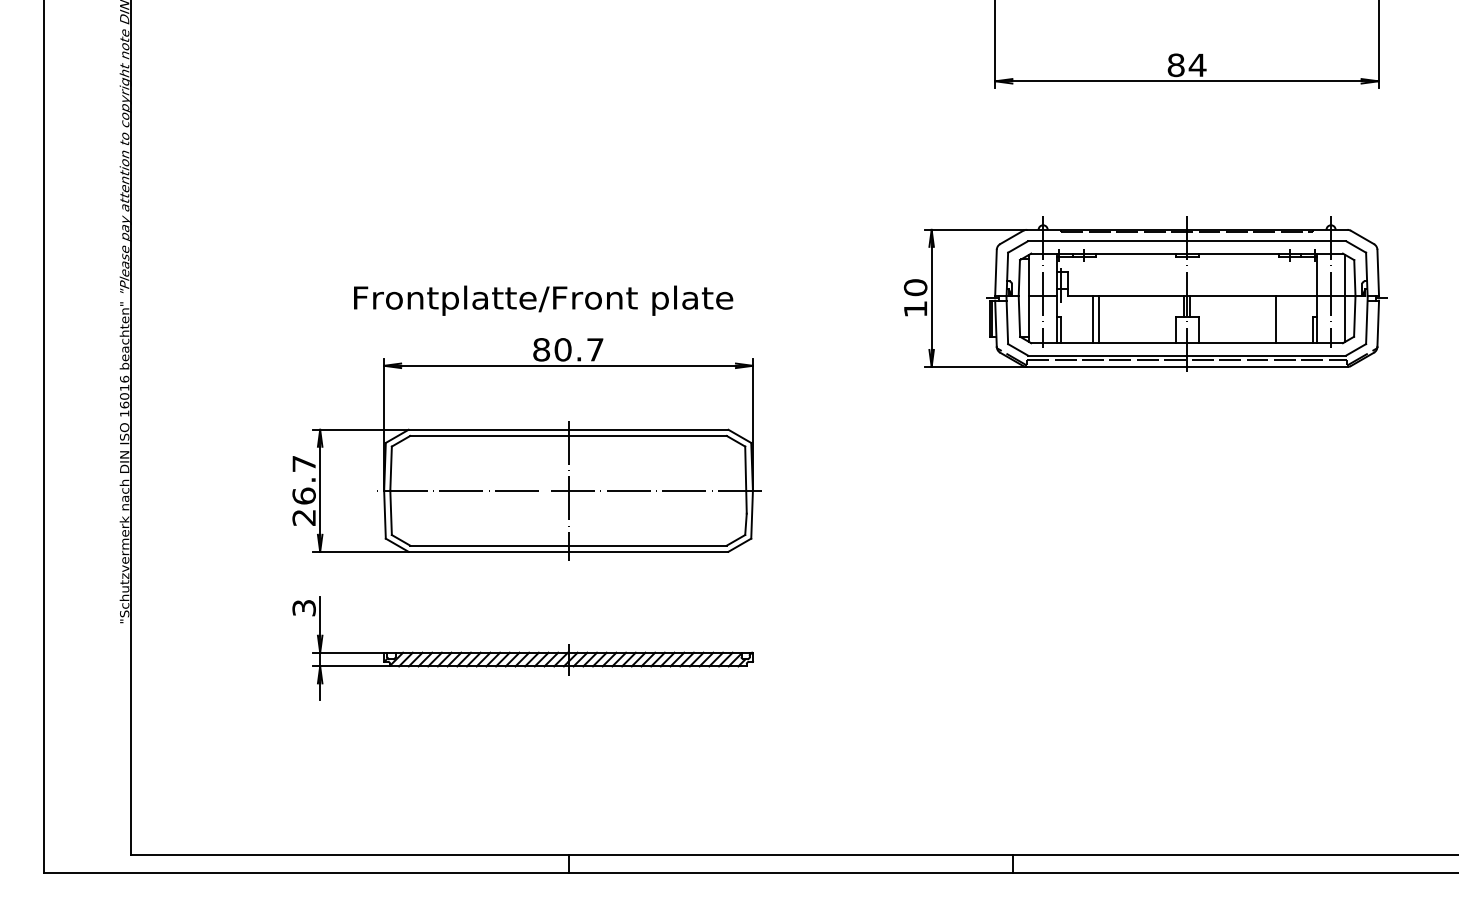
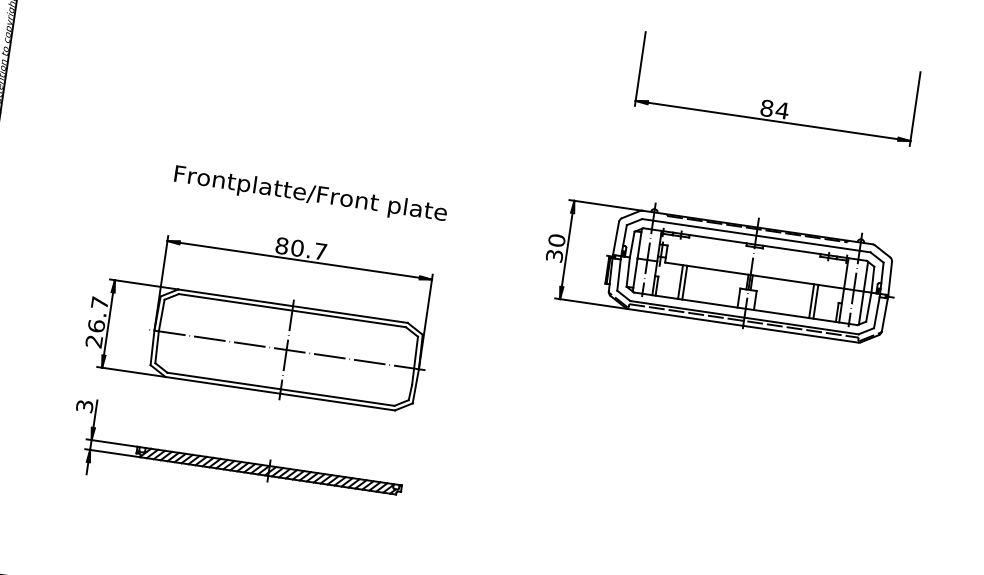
text: (543, 300) -> (310, 195), moved
text: (915, 309) -> (554, 256), 10 -> 30
line: (1281, 319) -> (815, 301), added

